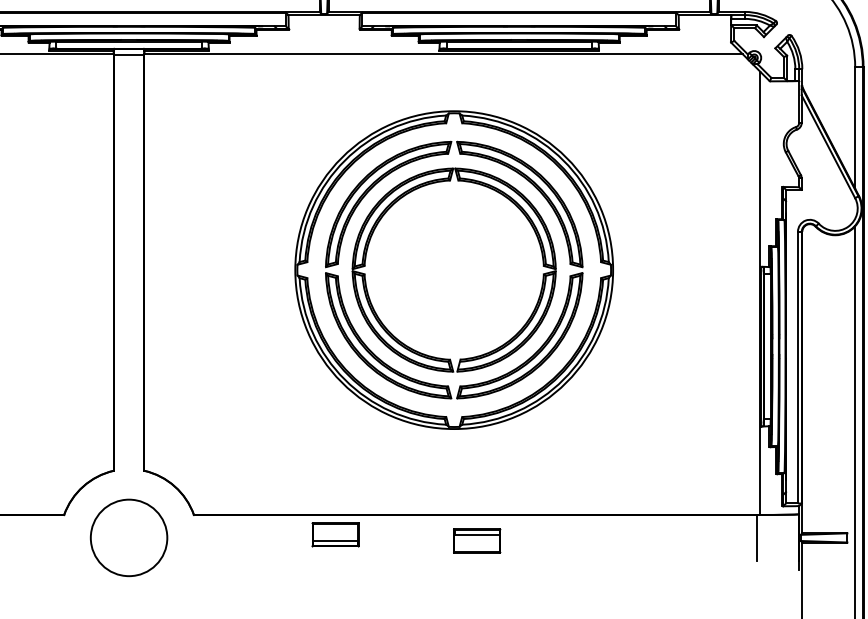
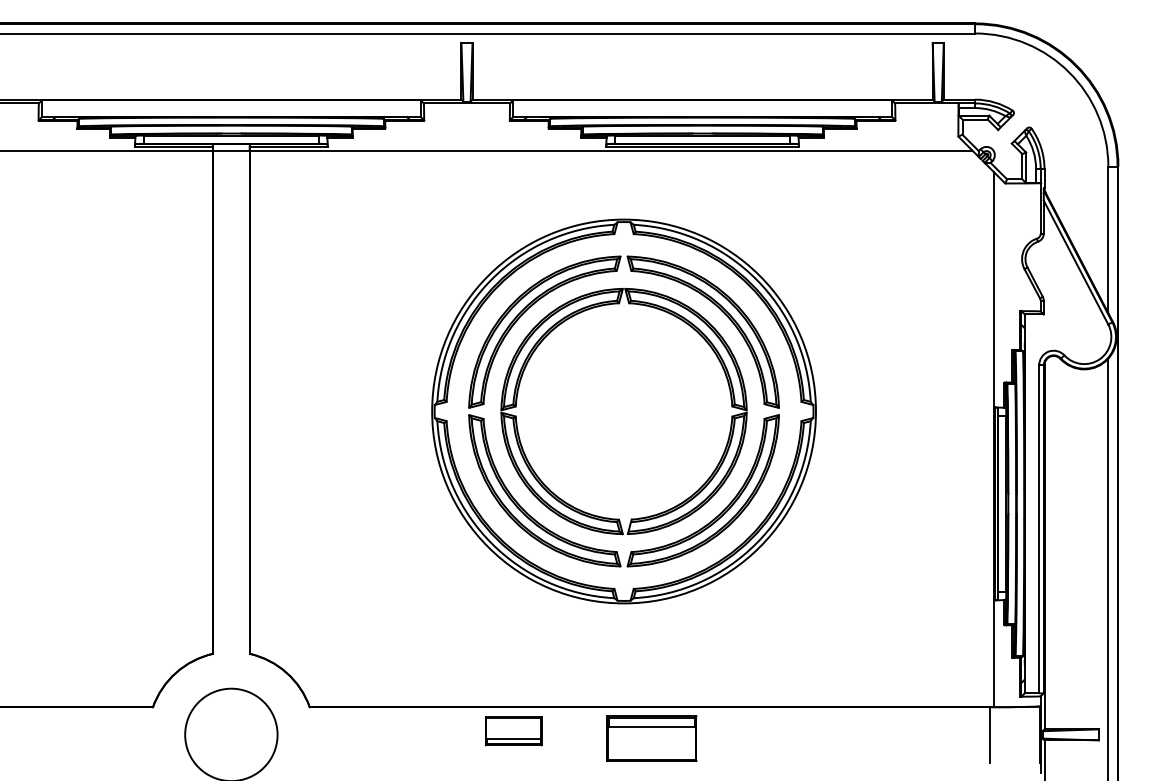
part: (335, 535) -> (513, 731), moved
part: (476, 540) -> (651, 738), size x1.6

